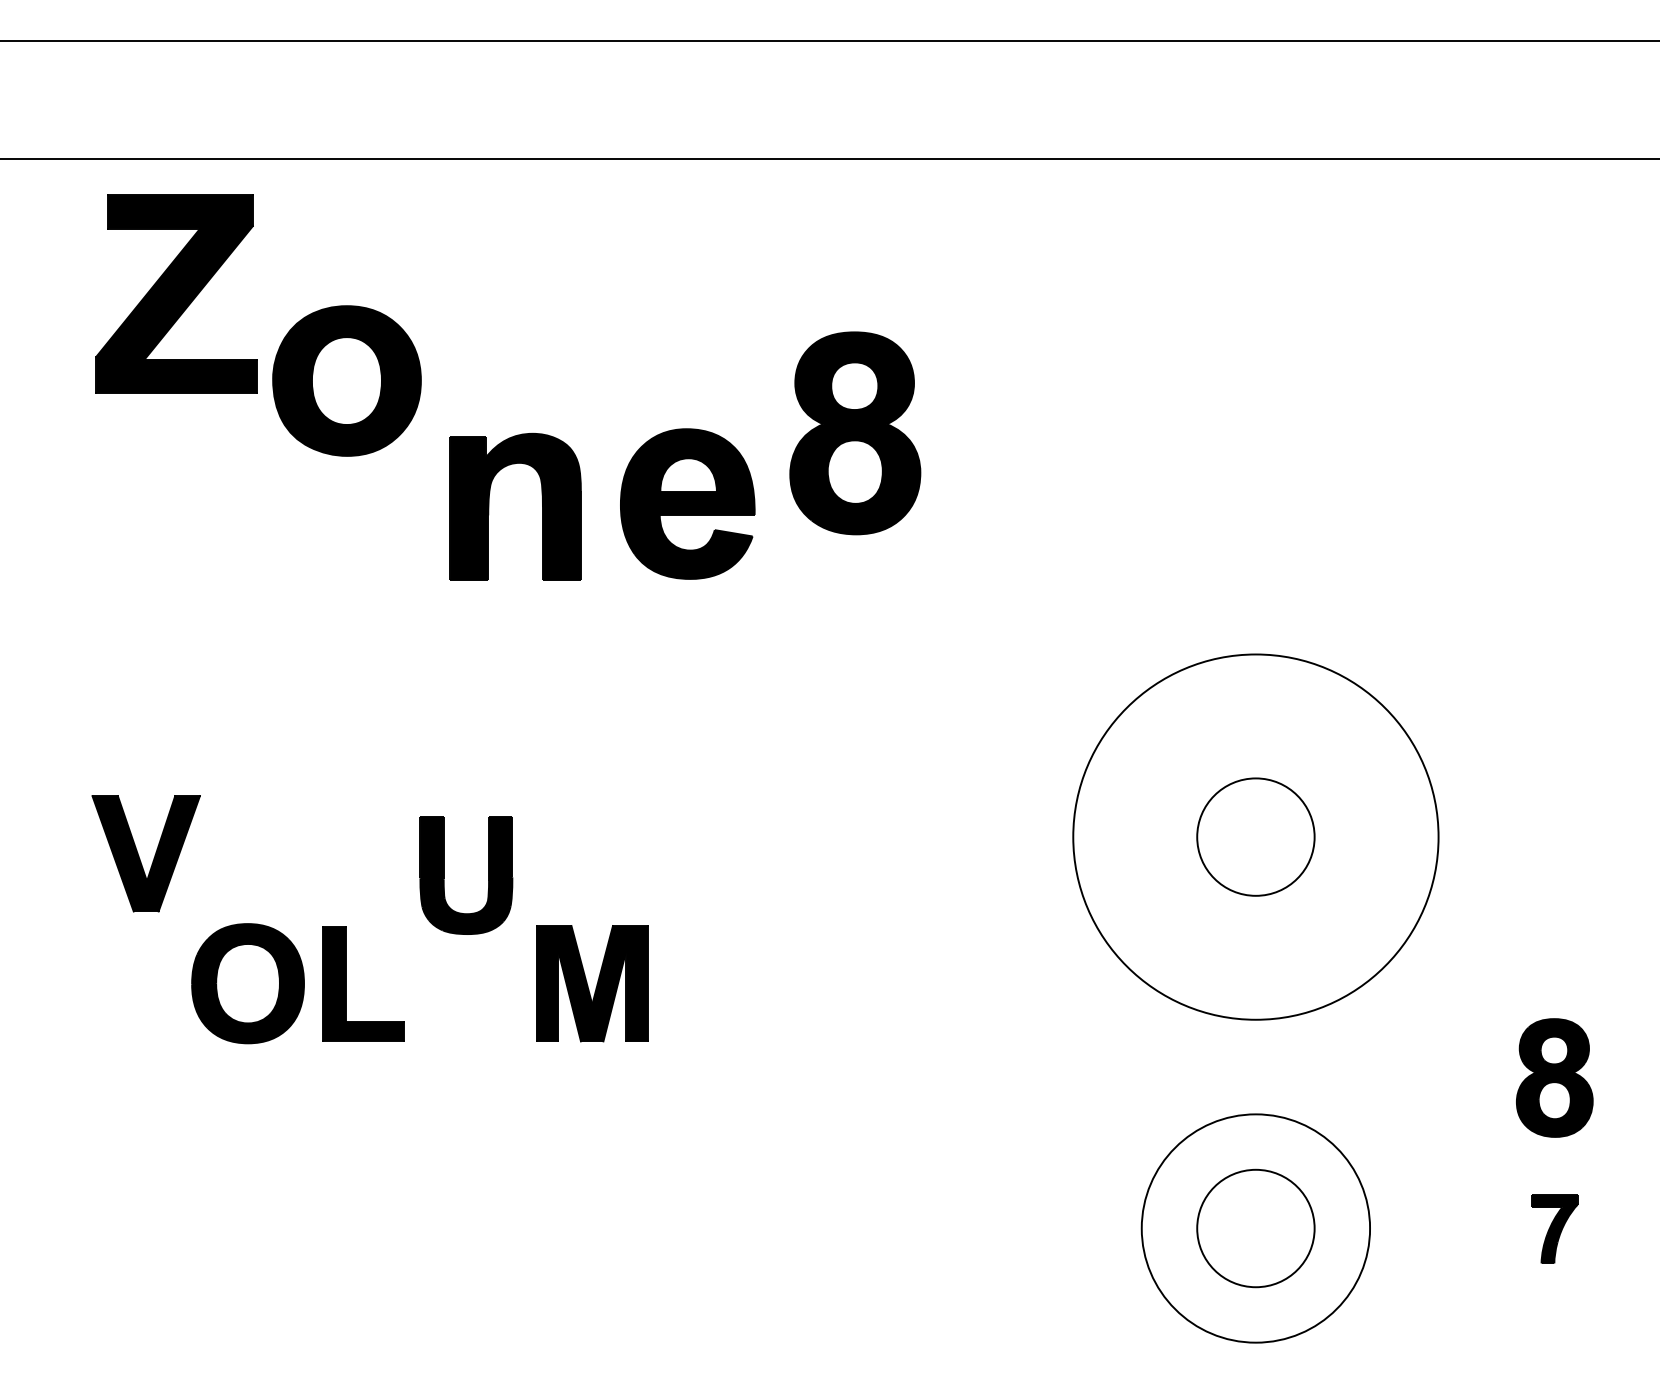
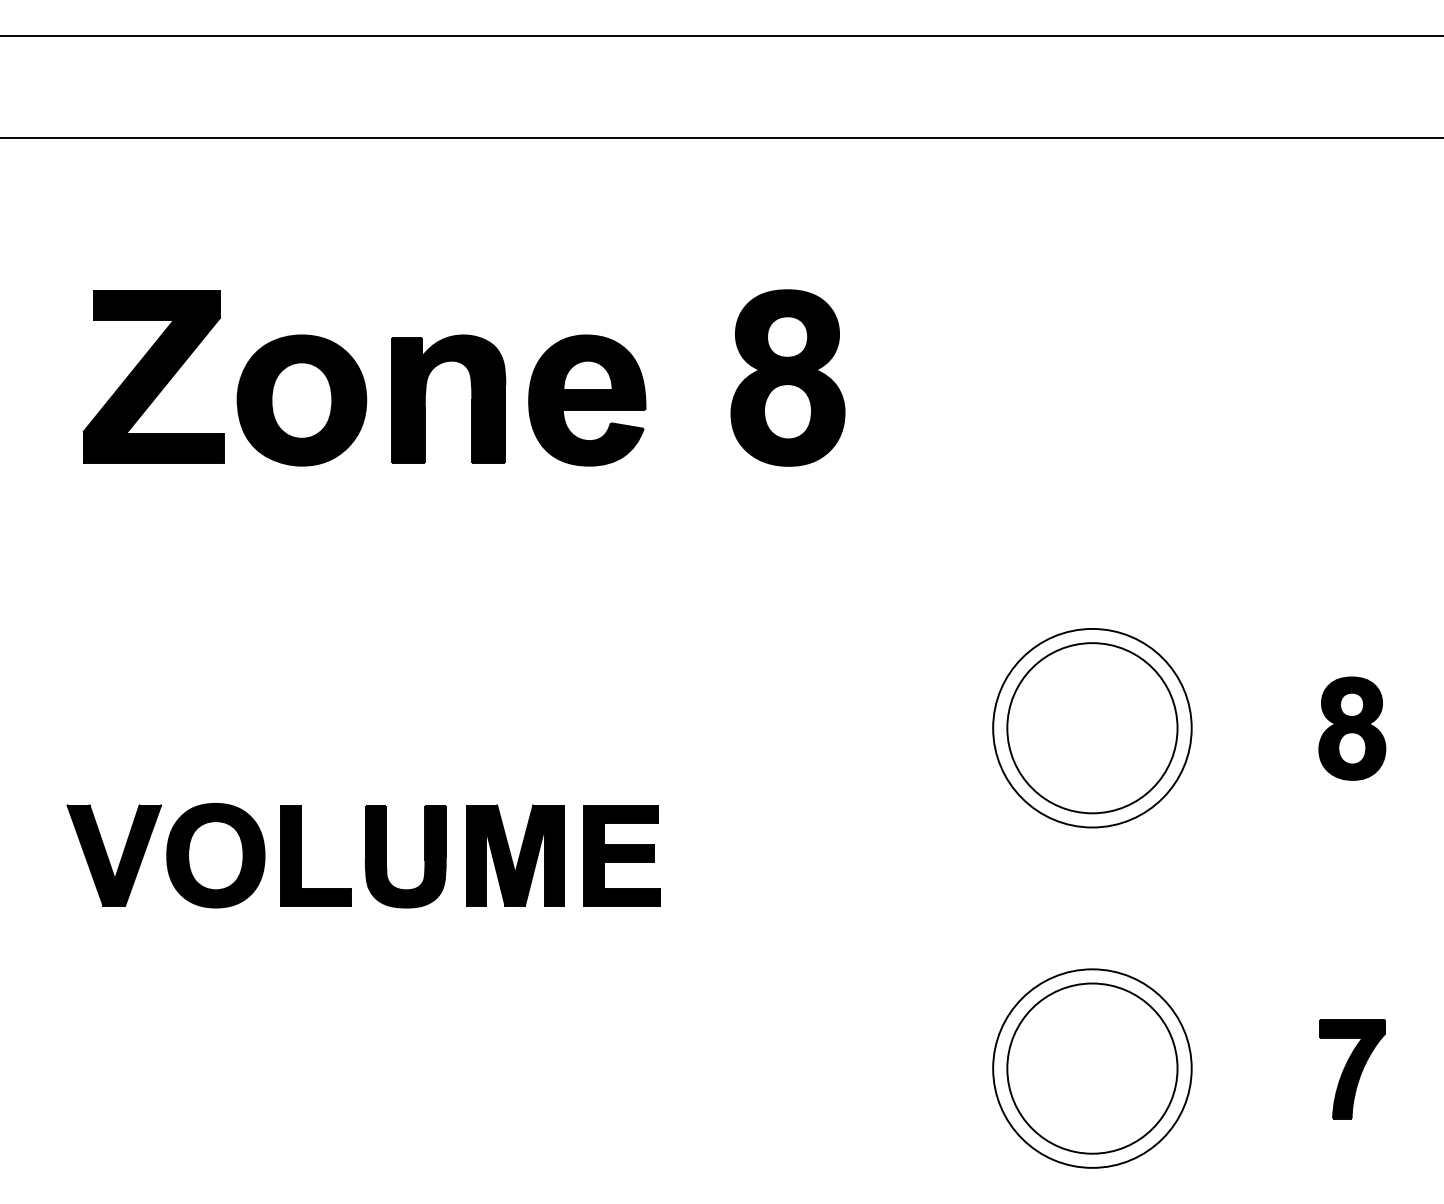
part: (176, 293) -> (153, 376), moved
part: (346, 380) -> (301, 400), moved
part: (854, 432) -> (787, 377), moved
part: (490, 499) -> (426, 392), moved
part: (687, 504) -> (587, 400), moved
circle: (1256, 836) -> (1092, 727), size x0.62
circle: (1256, 837) -> (1092, 728), size x1.67
part: (145, 853) -> (113, 855), moved
part: (444, 875) -> (386, 856), moved
part: (714, 983) -> (621, 855), added
part: (1554, 1077) -> (1352, 728), moved
circle: (1256, 1228) -> (1092, 1068), size x1.67
part: (1554, 1229) -> (1352, 1069), size x1.67

